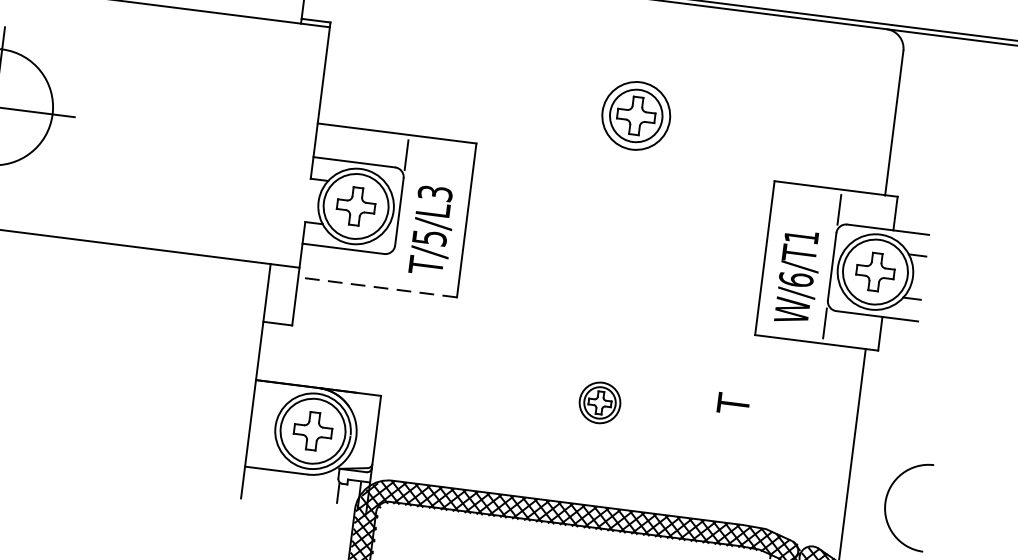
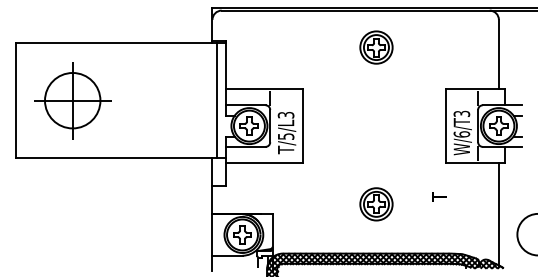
part: (636, 115) -> (376, 47), moved
line: (296, 144) -> (217, 100), added
text: (800, 235) -> (461, 113), W/6/T1 -> W/6/T3
line: (375, 288) -> (263, 163), dashed -> solid
part: (600, 403) -> (376, 204), size x1.67

